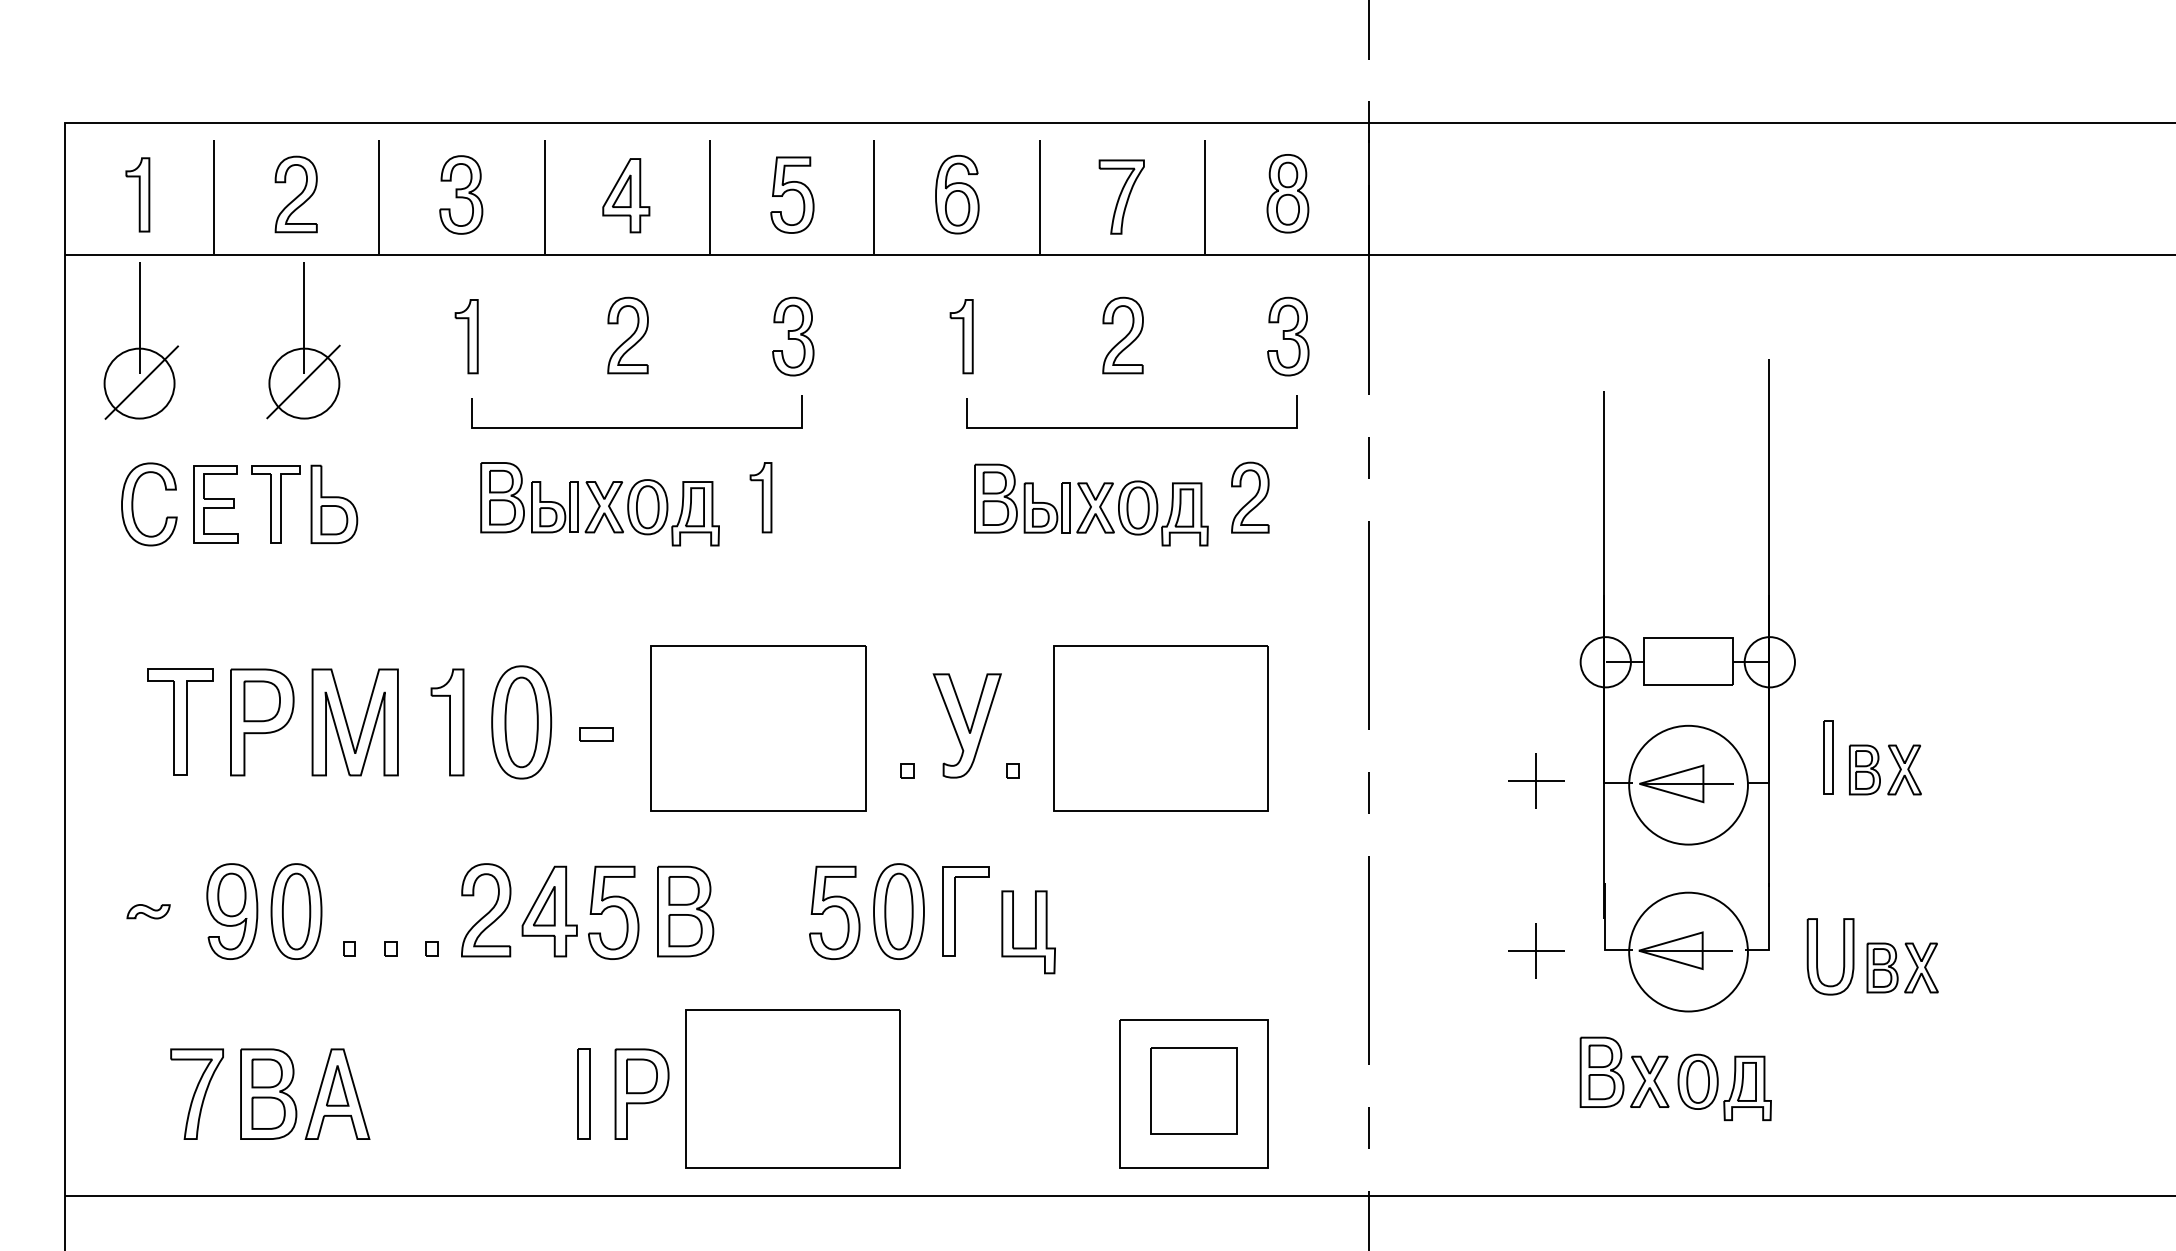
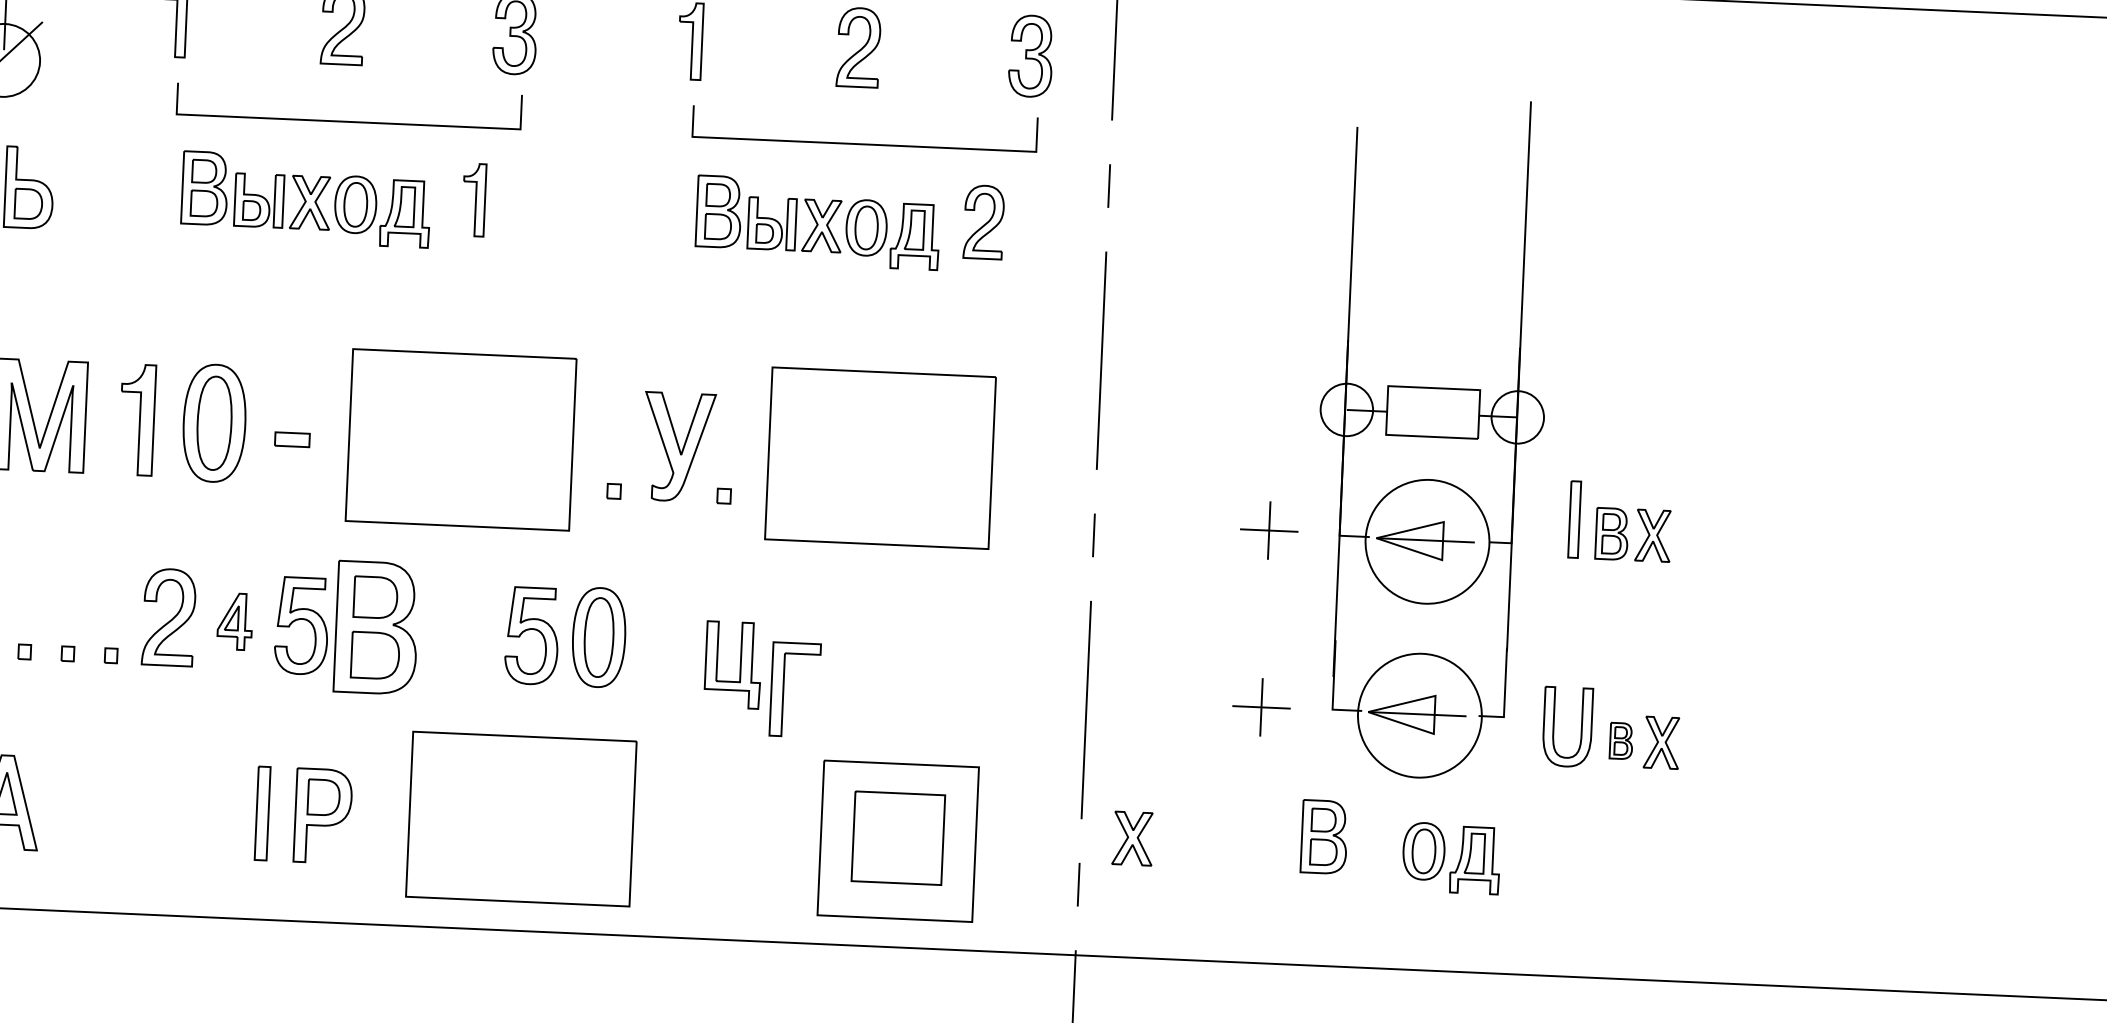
part: (549, 911) -> (234, 621), size x0.6
part: (685, 911) -> (376, 627), size x1.4
part: (955, 911) -> (784, 689), moved
part: (1882, 967) -> (1621, 740), size x0.7
part: (1649, 1081) -> (1132, 838), moved
part: (792, 1088) -> (520, 818), moved

